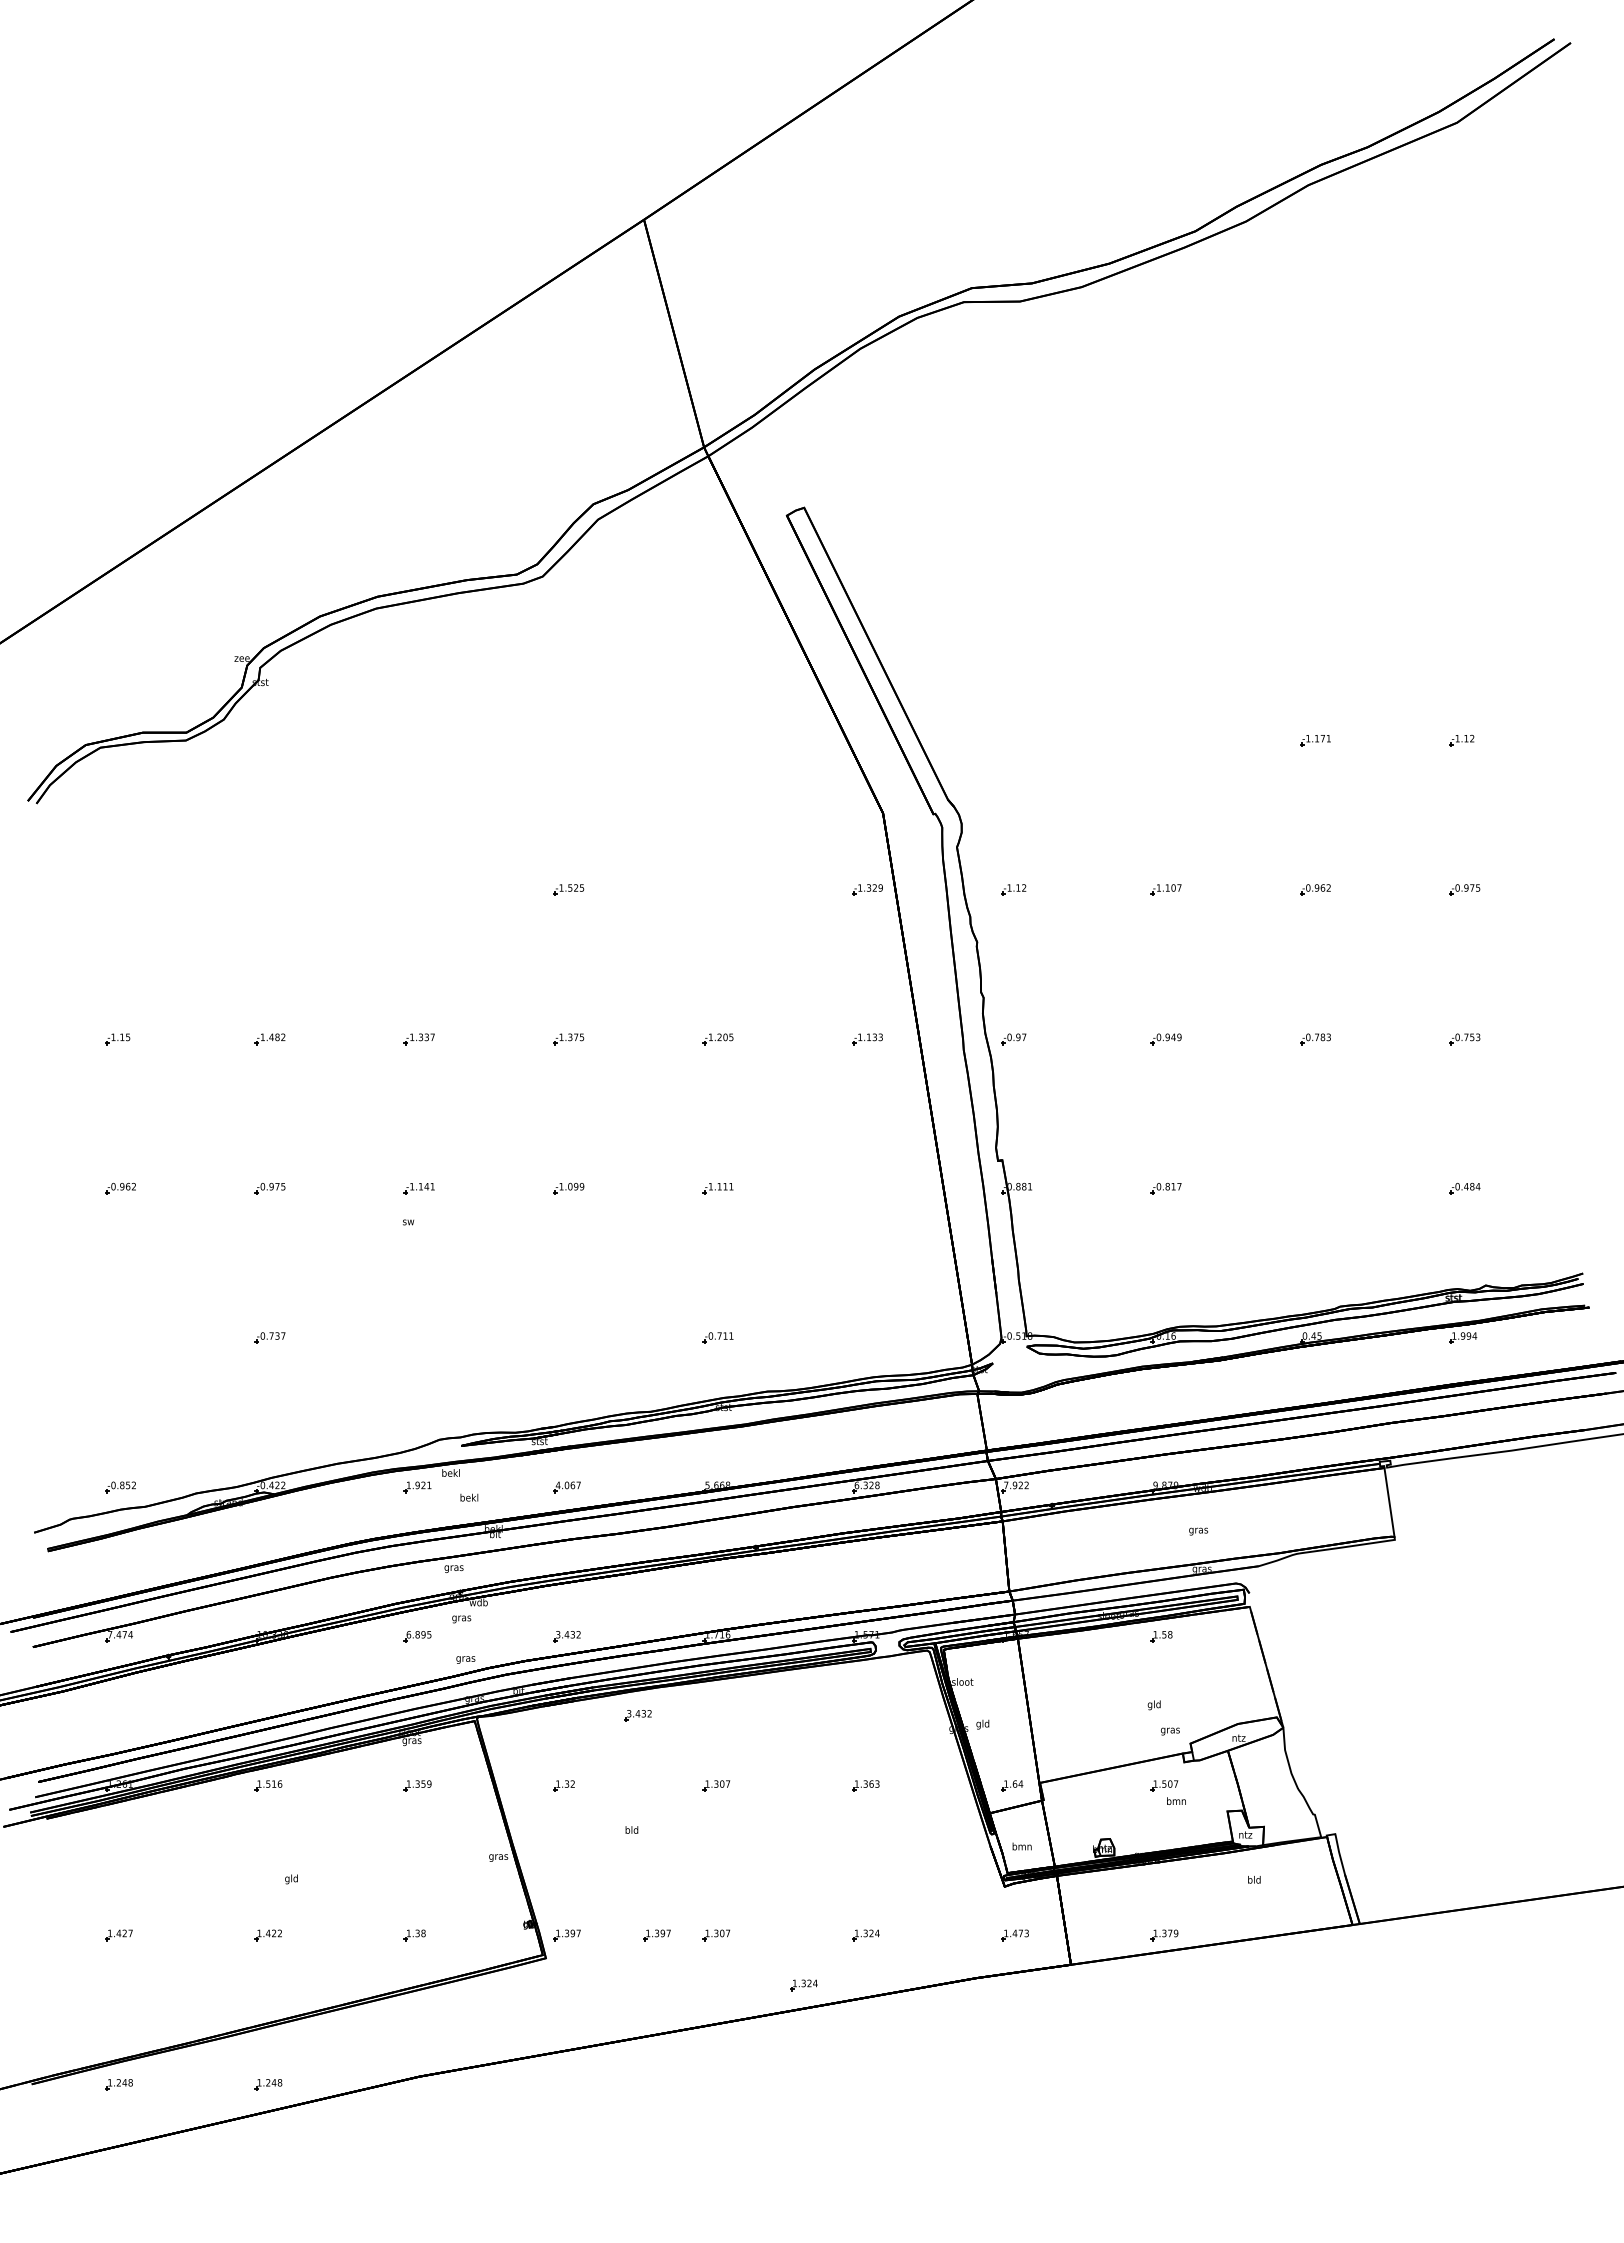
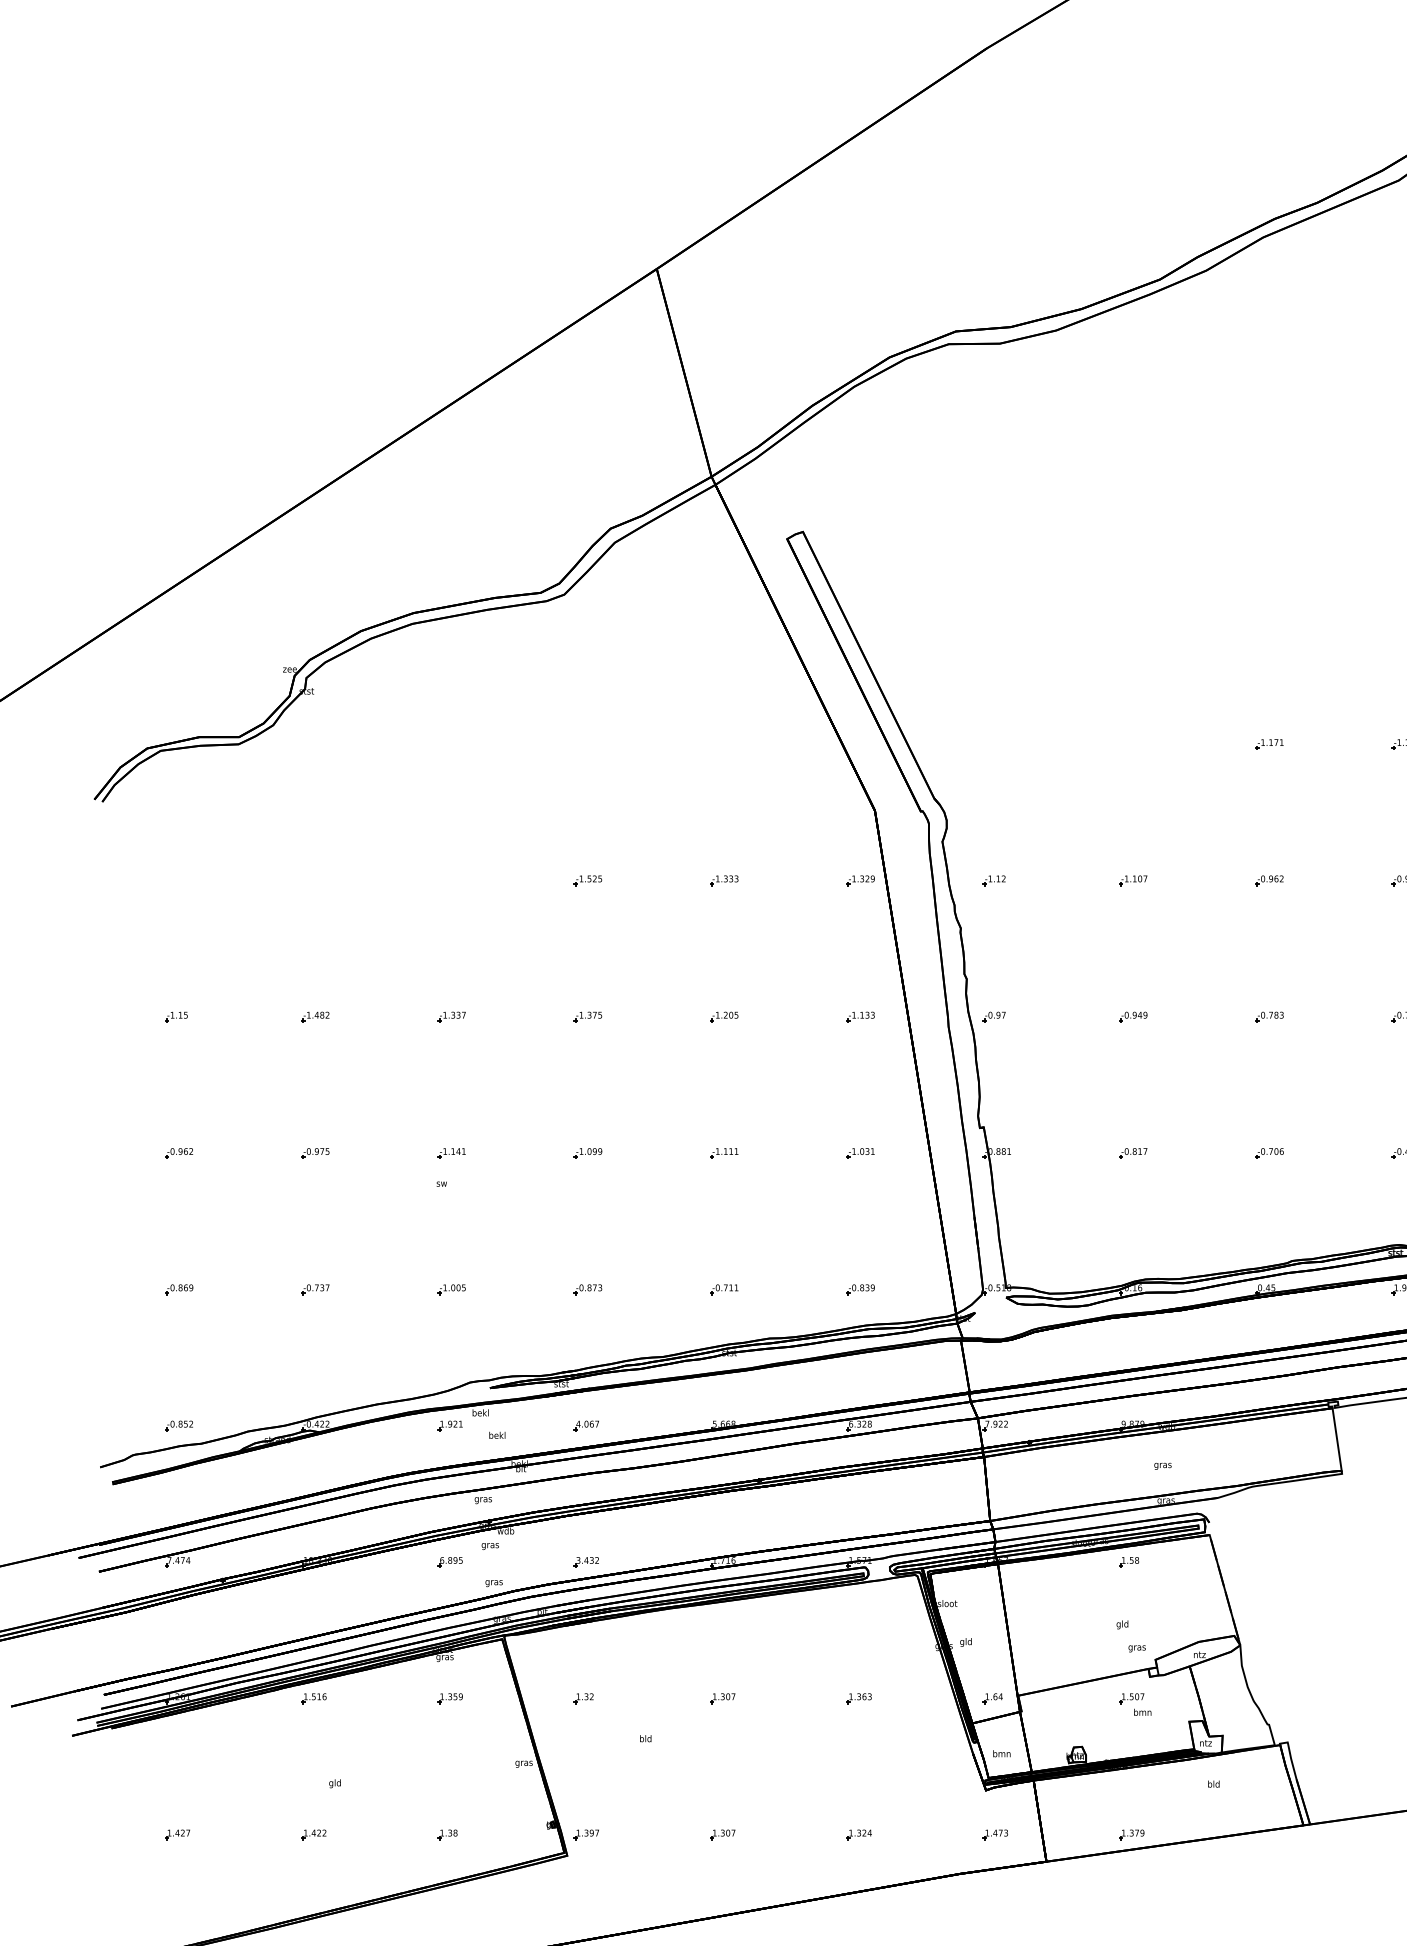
part: (717, 889) -> (723, 880), added
part: (867, 1188) -> (860, 1153), added
part: (1315, 1188) -> (1269, 1153), added
part: (120, 1337) -> (178, 1289), added
part: (418, 1337) -> (450, 1289), added
part: (568, 1337) -> (587, 1289), added
part: (867, 1337) -> (860, 1289), added
part: (637, 1715) -> (650, 1634), removed
part: (656, 1935) -> (668, 1834), removed
part: (803, 1985) -> (802, 1880), removed

